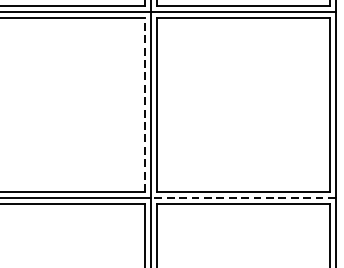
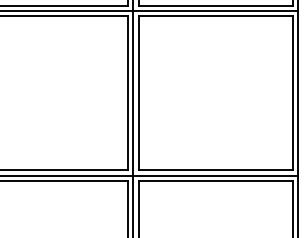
line: (144, 104) -> (128, 92), dashed -> solid
line: (244, 197) -> (216, 175), dashed -> solid

